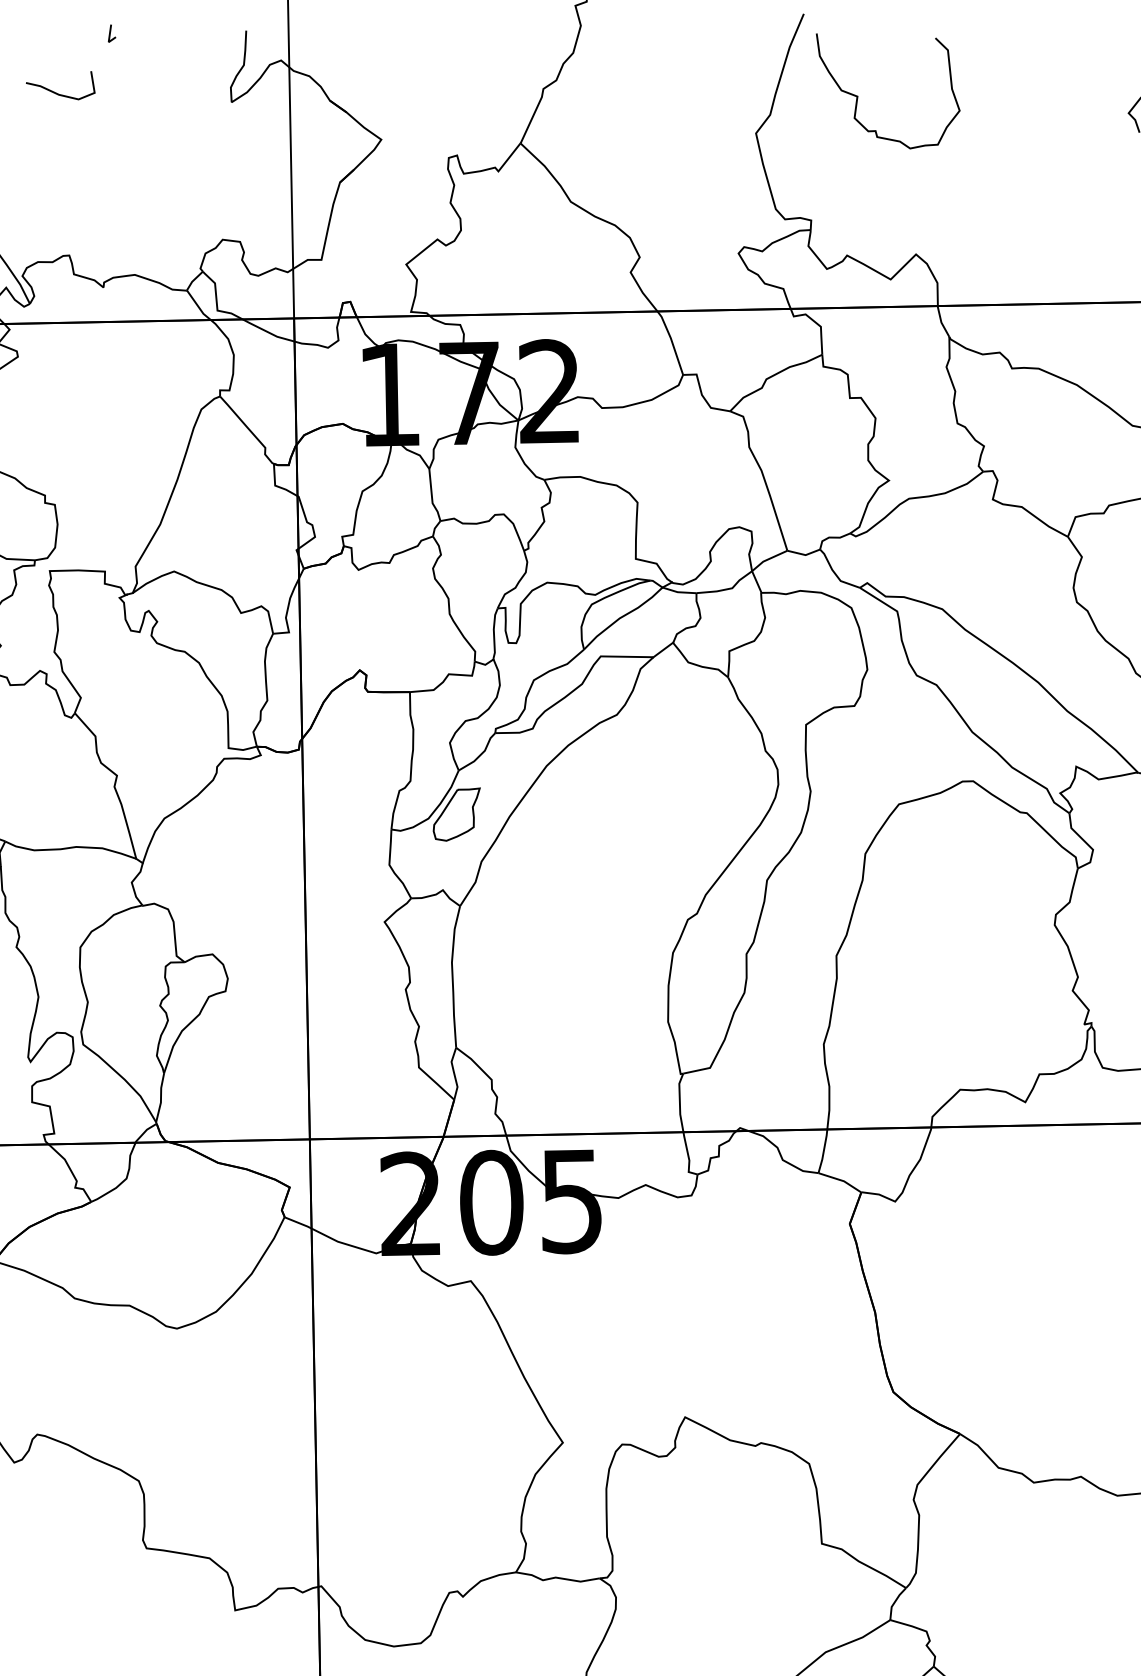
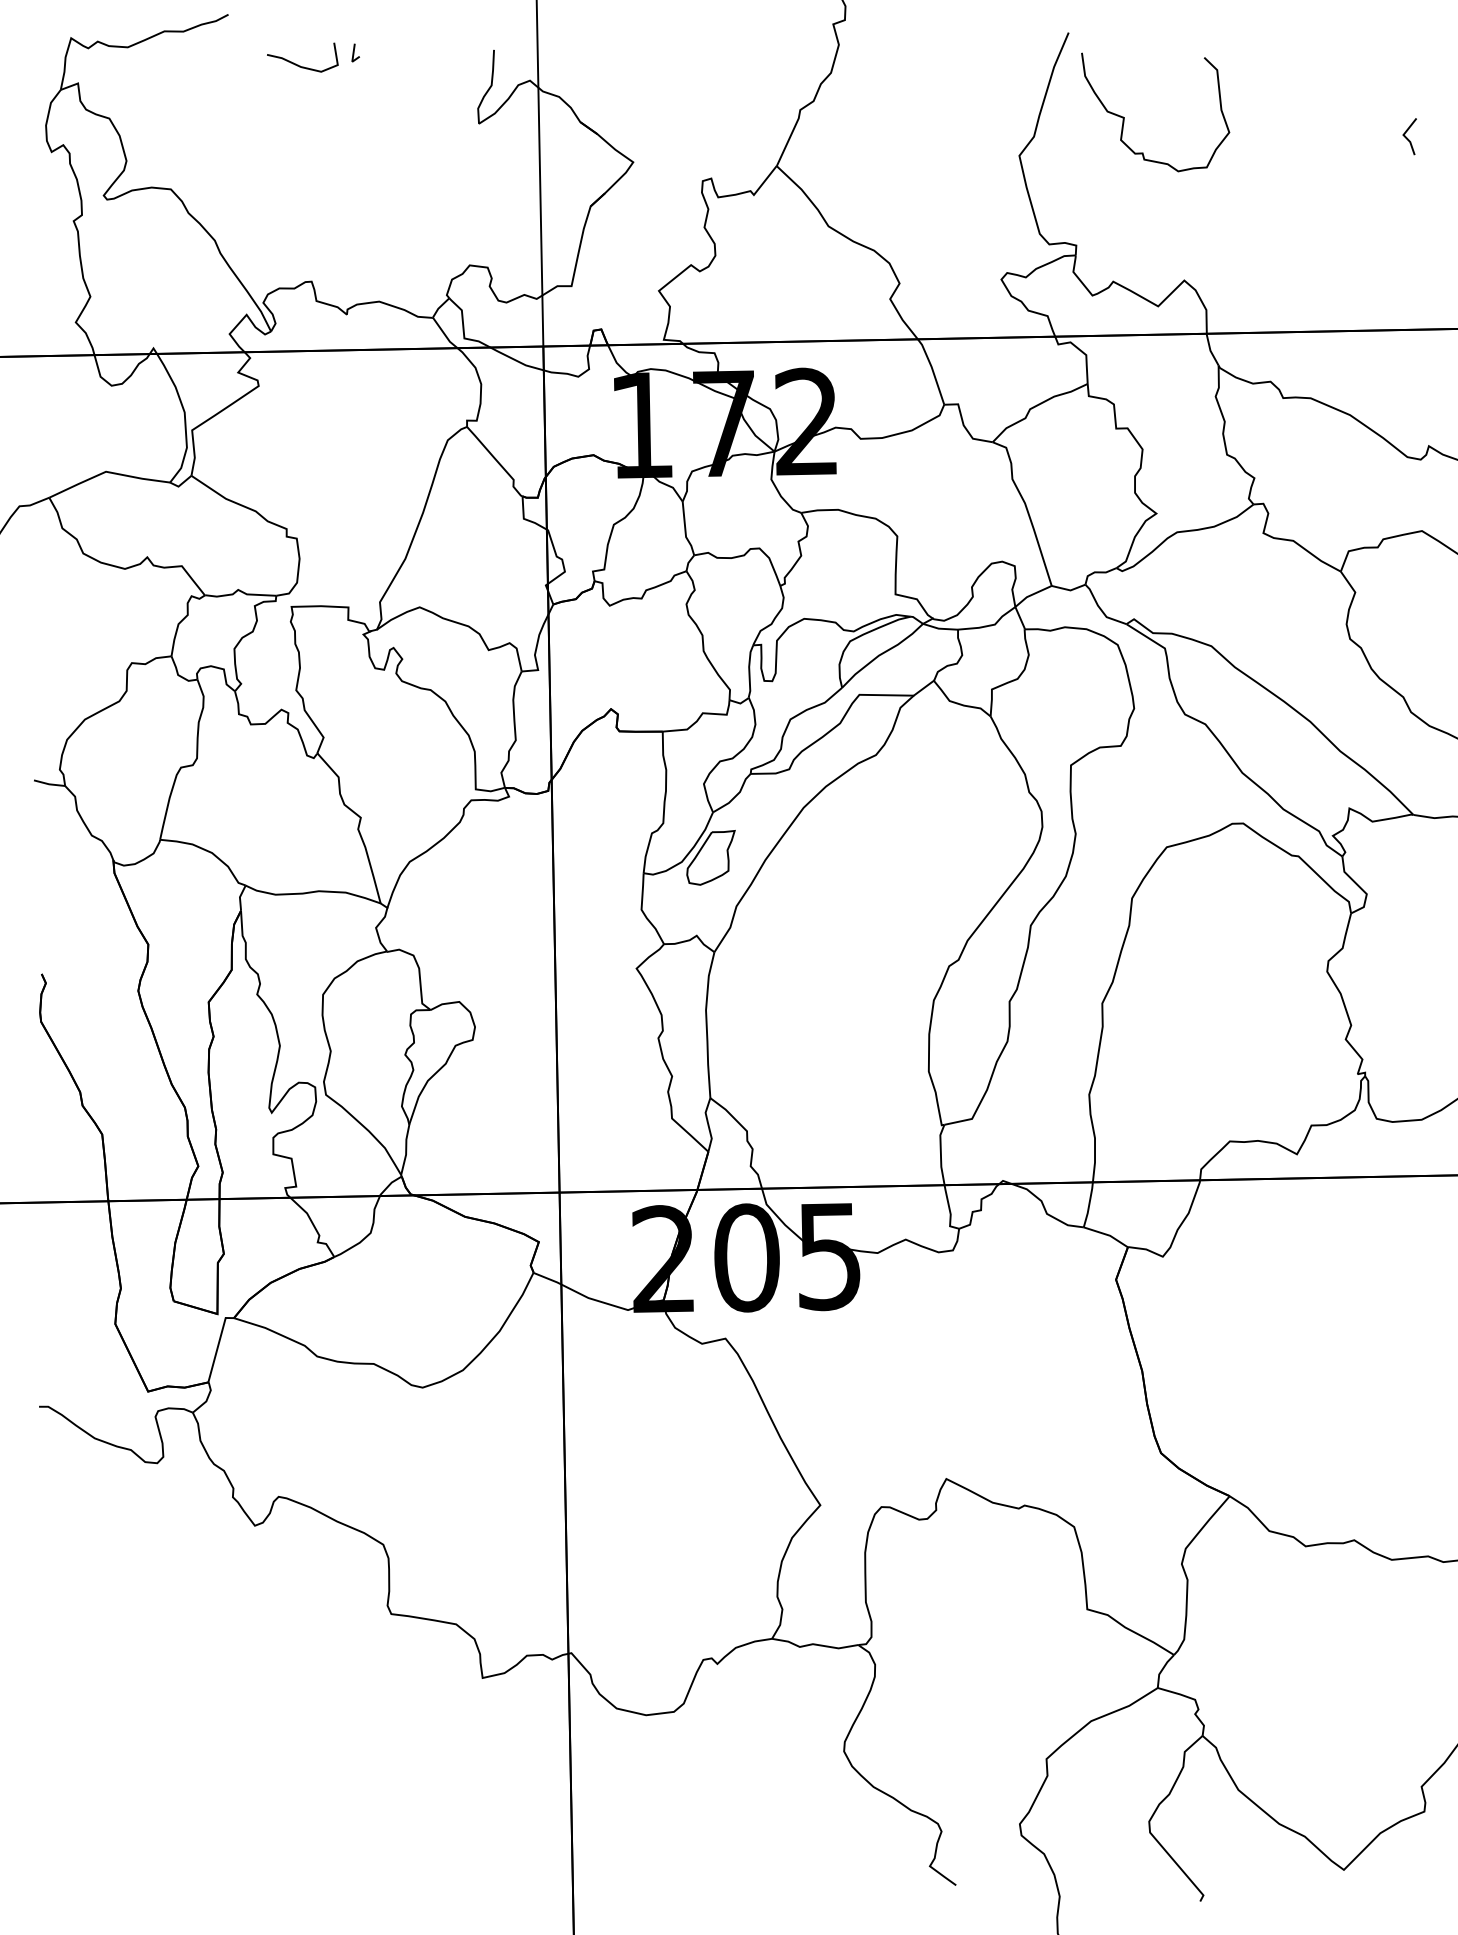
curve: (56, 92) -> (298, 64), moved

